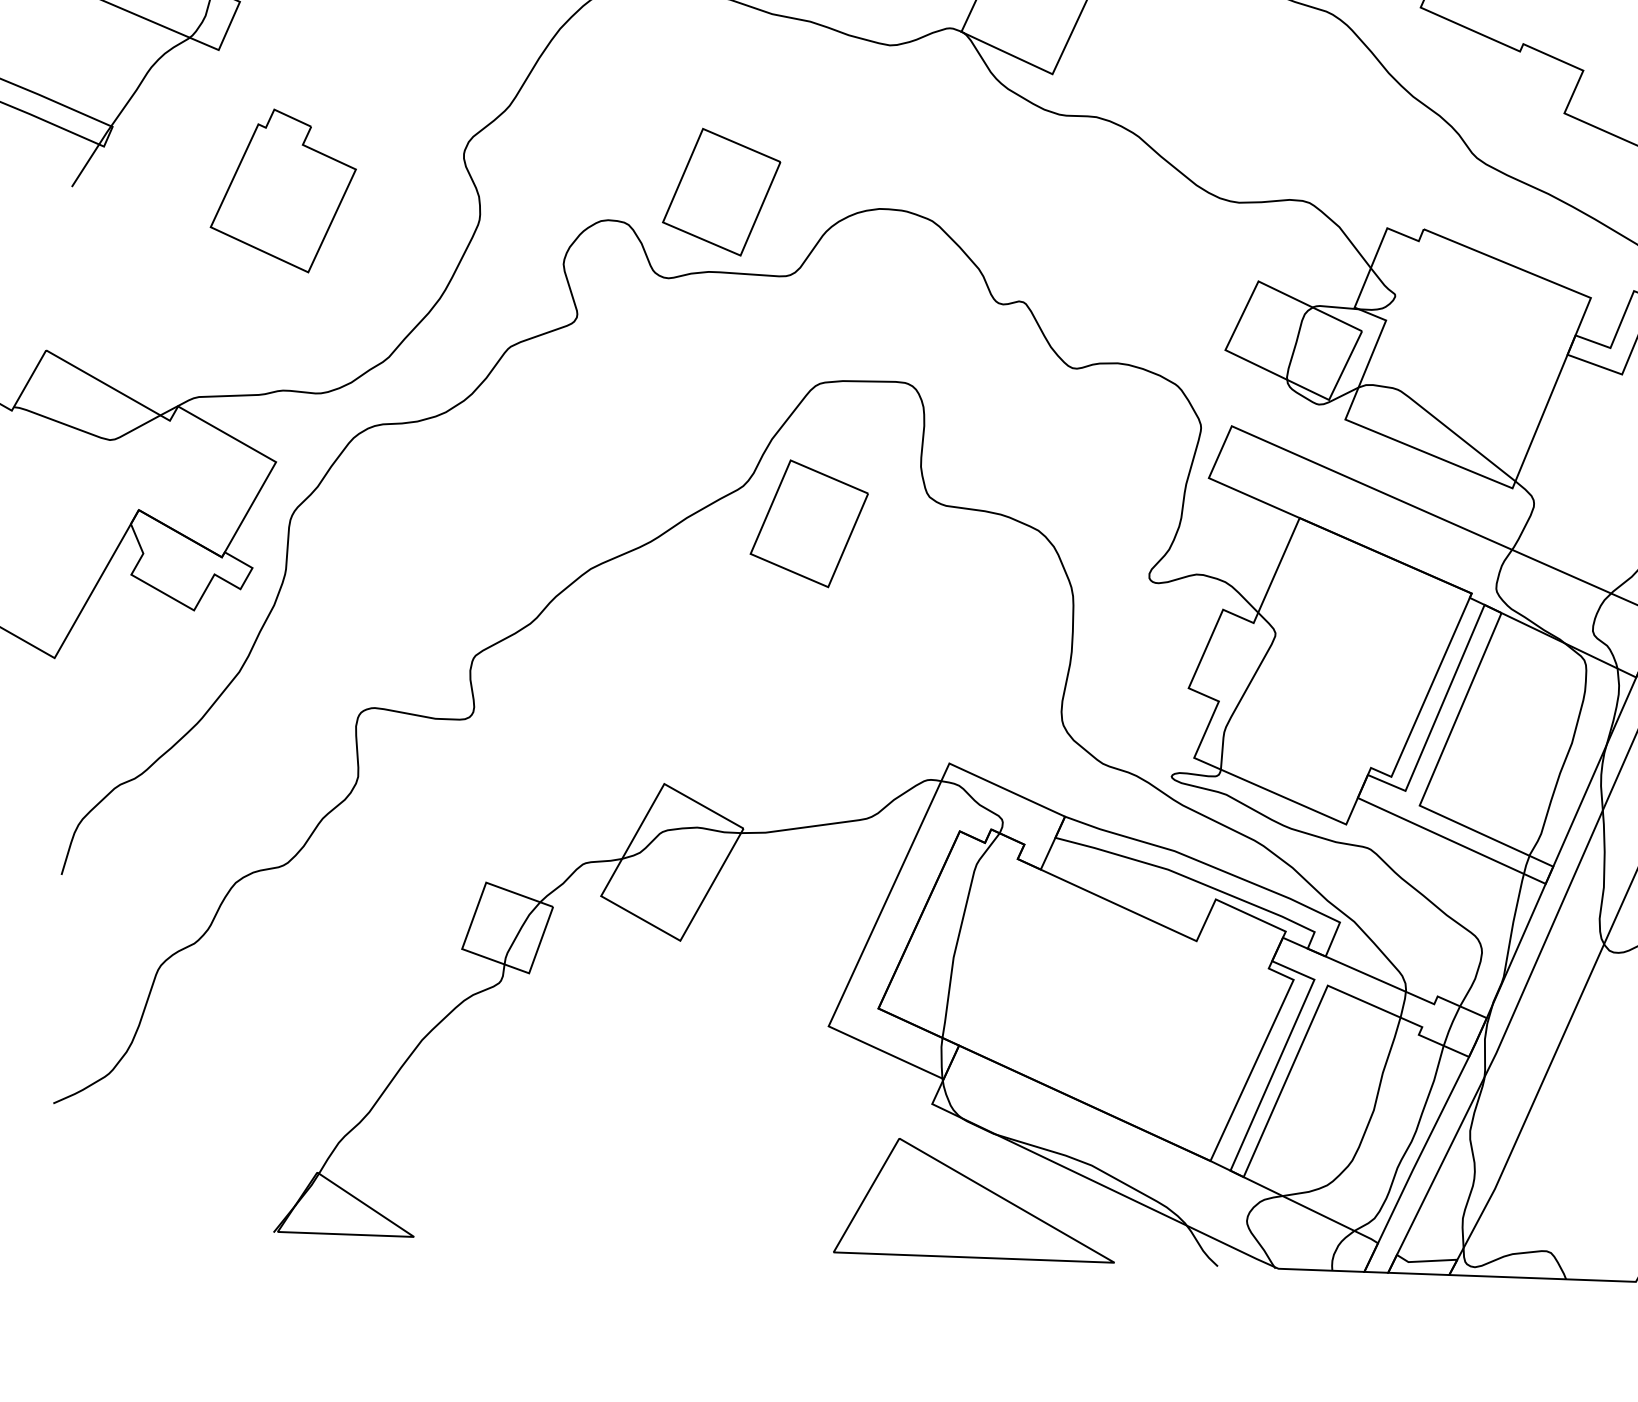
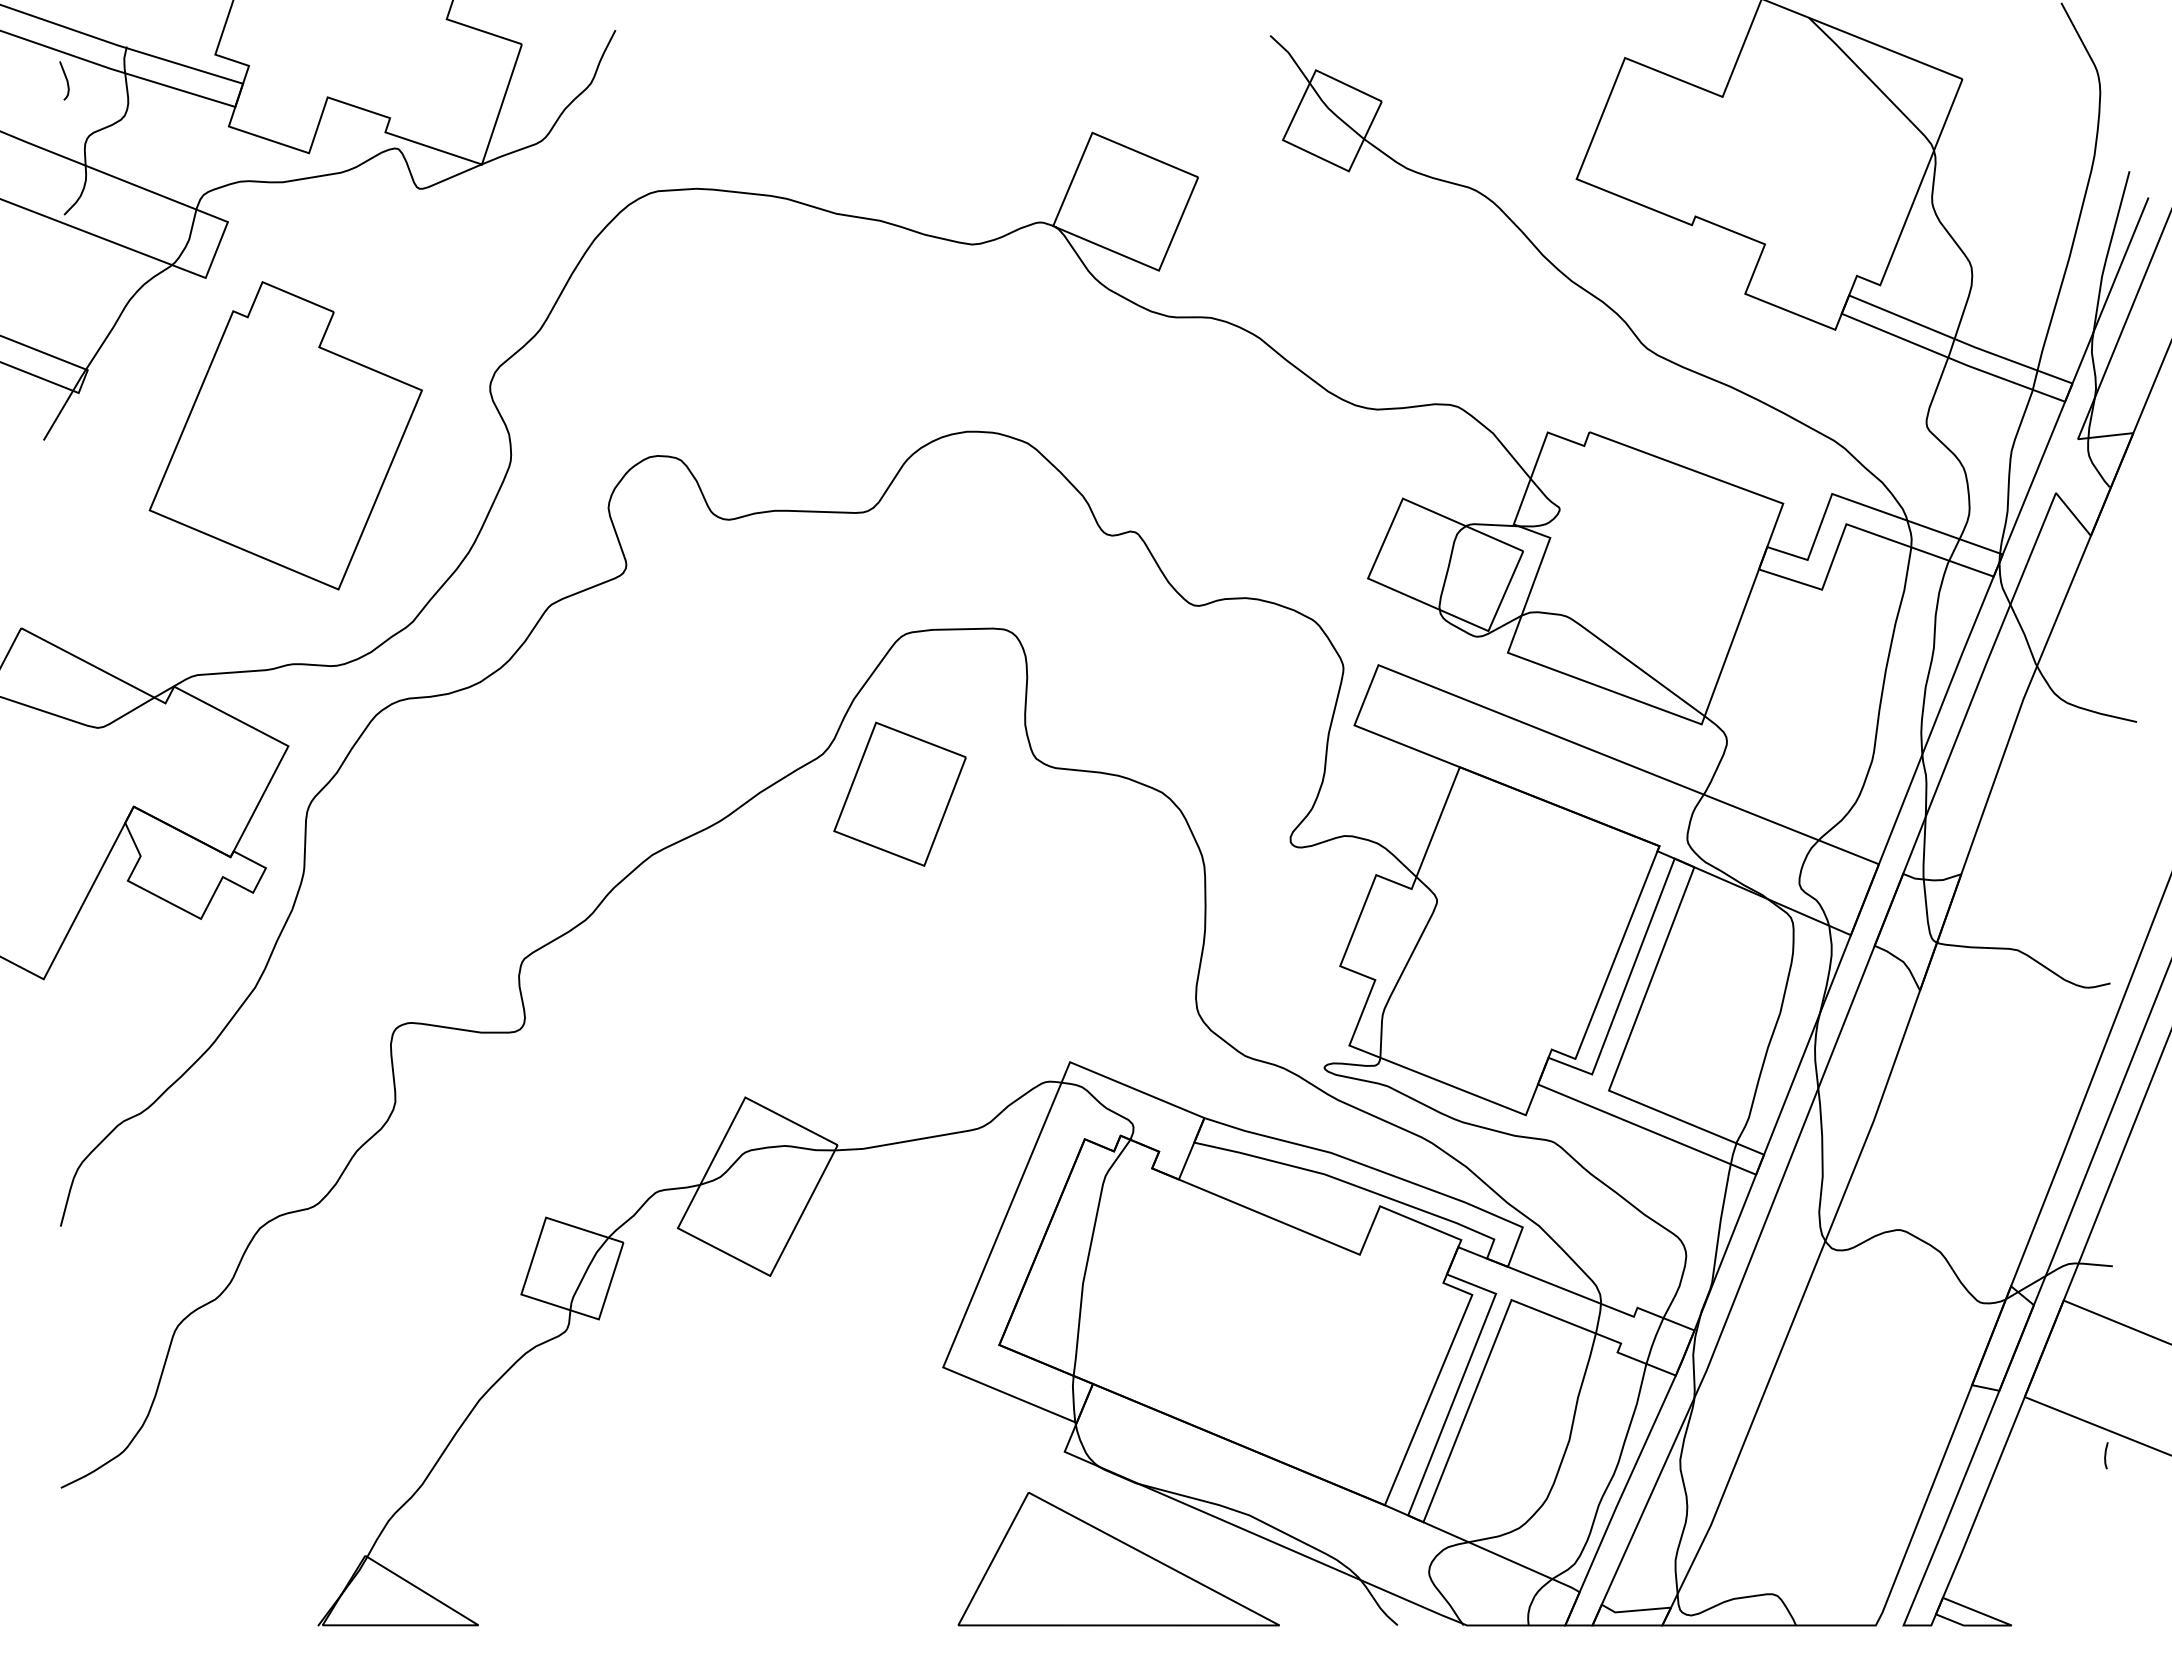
part: (283, 190) -> (285, 435), size x1.67
part: (721, 191) -> (785, 418), removed

